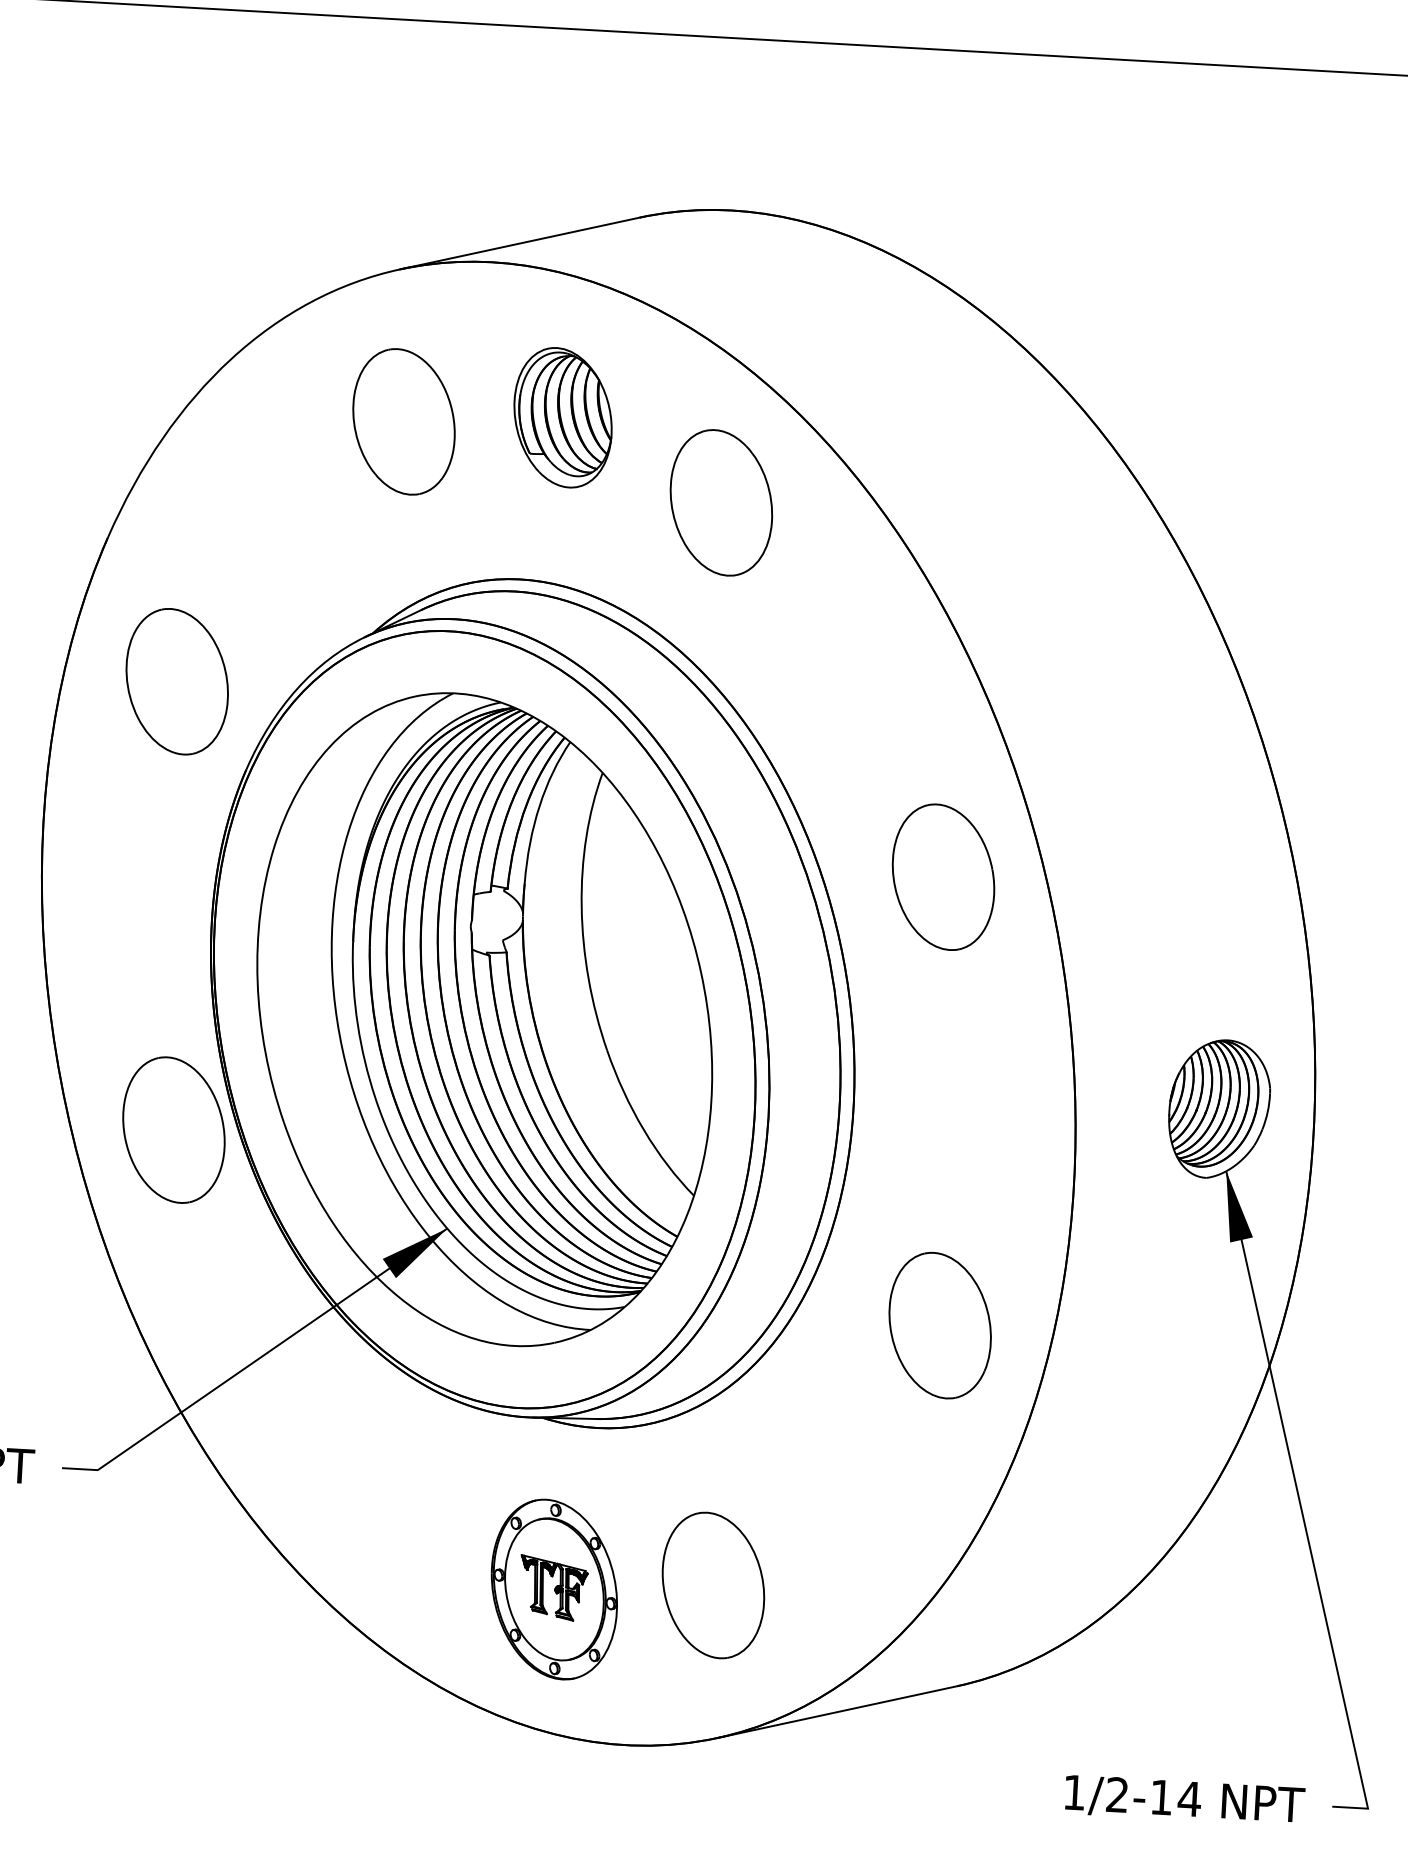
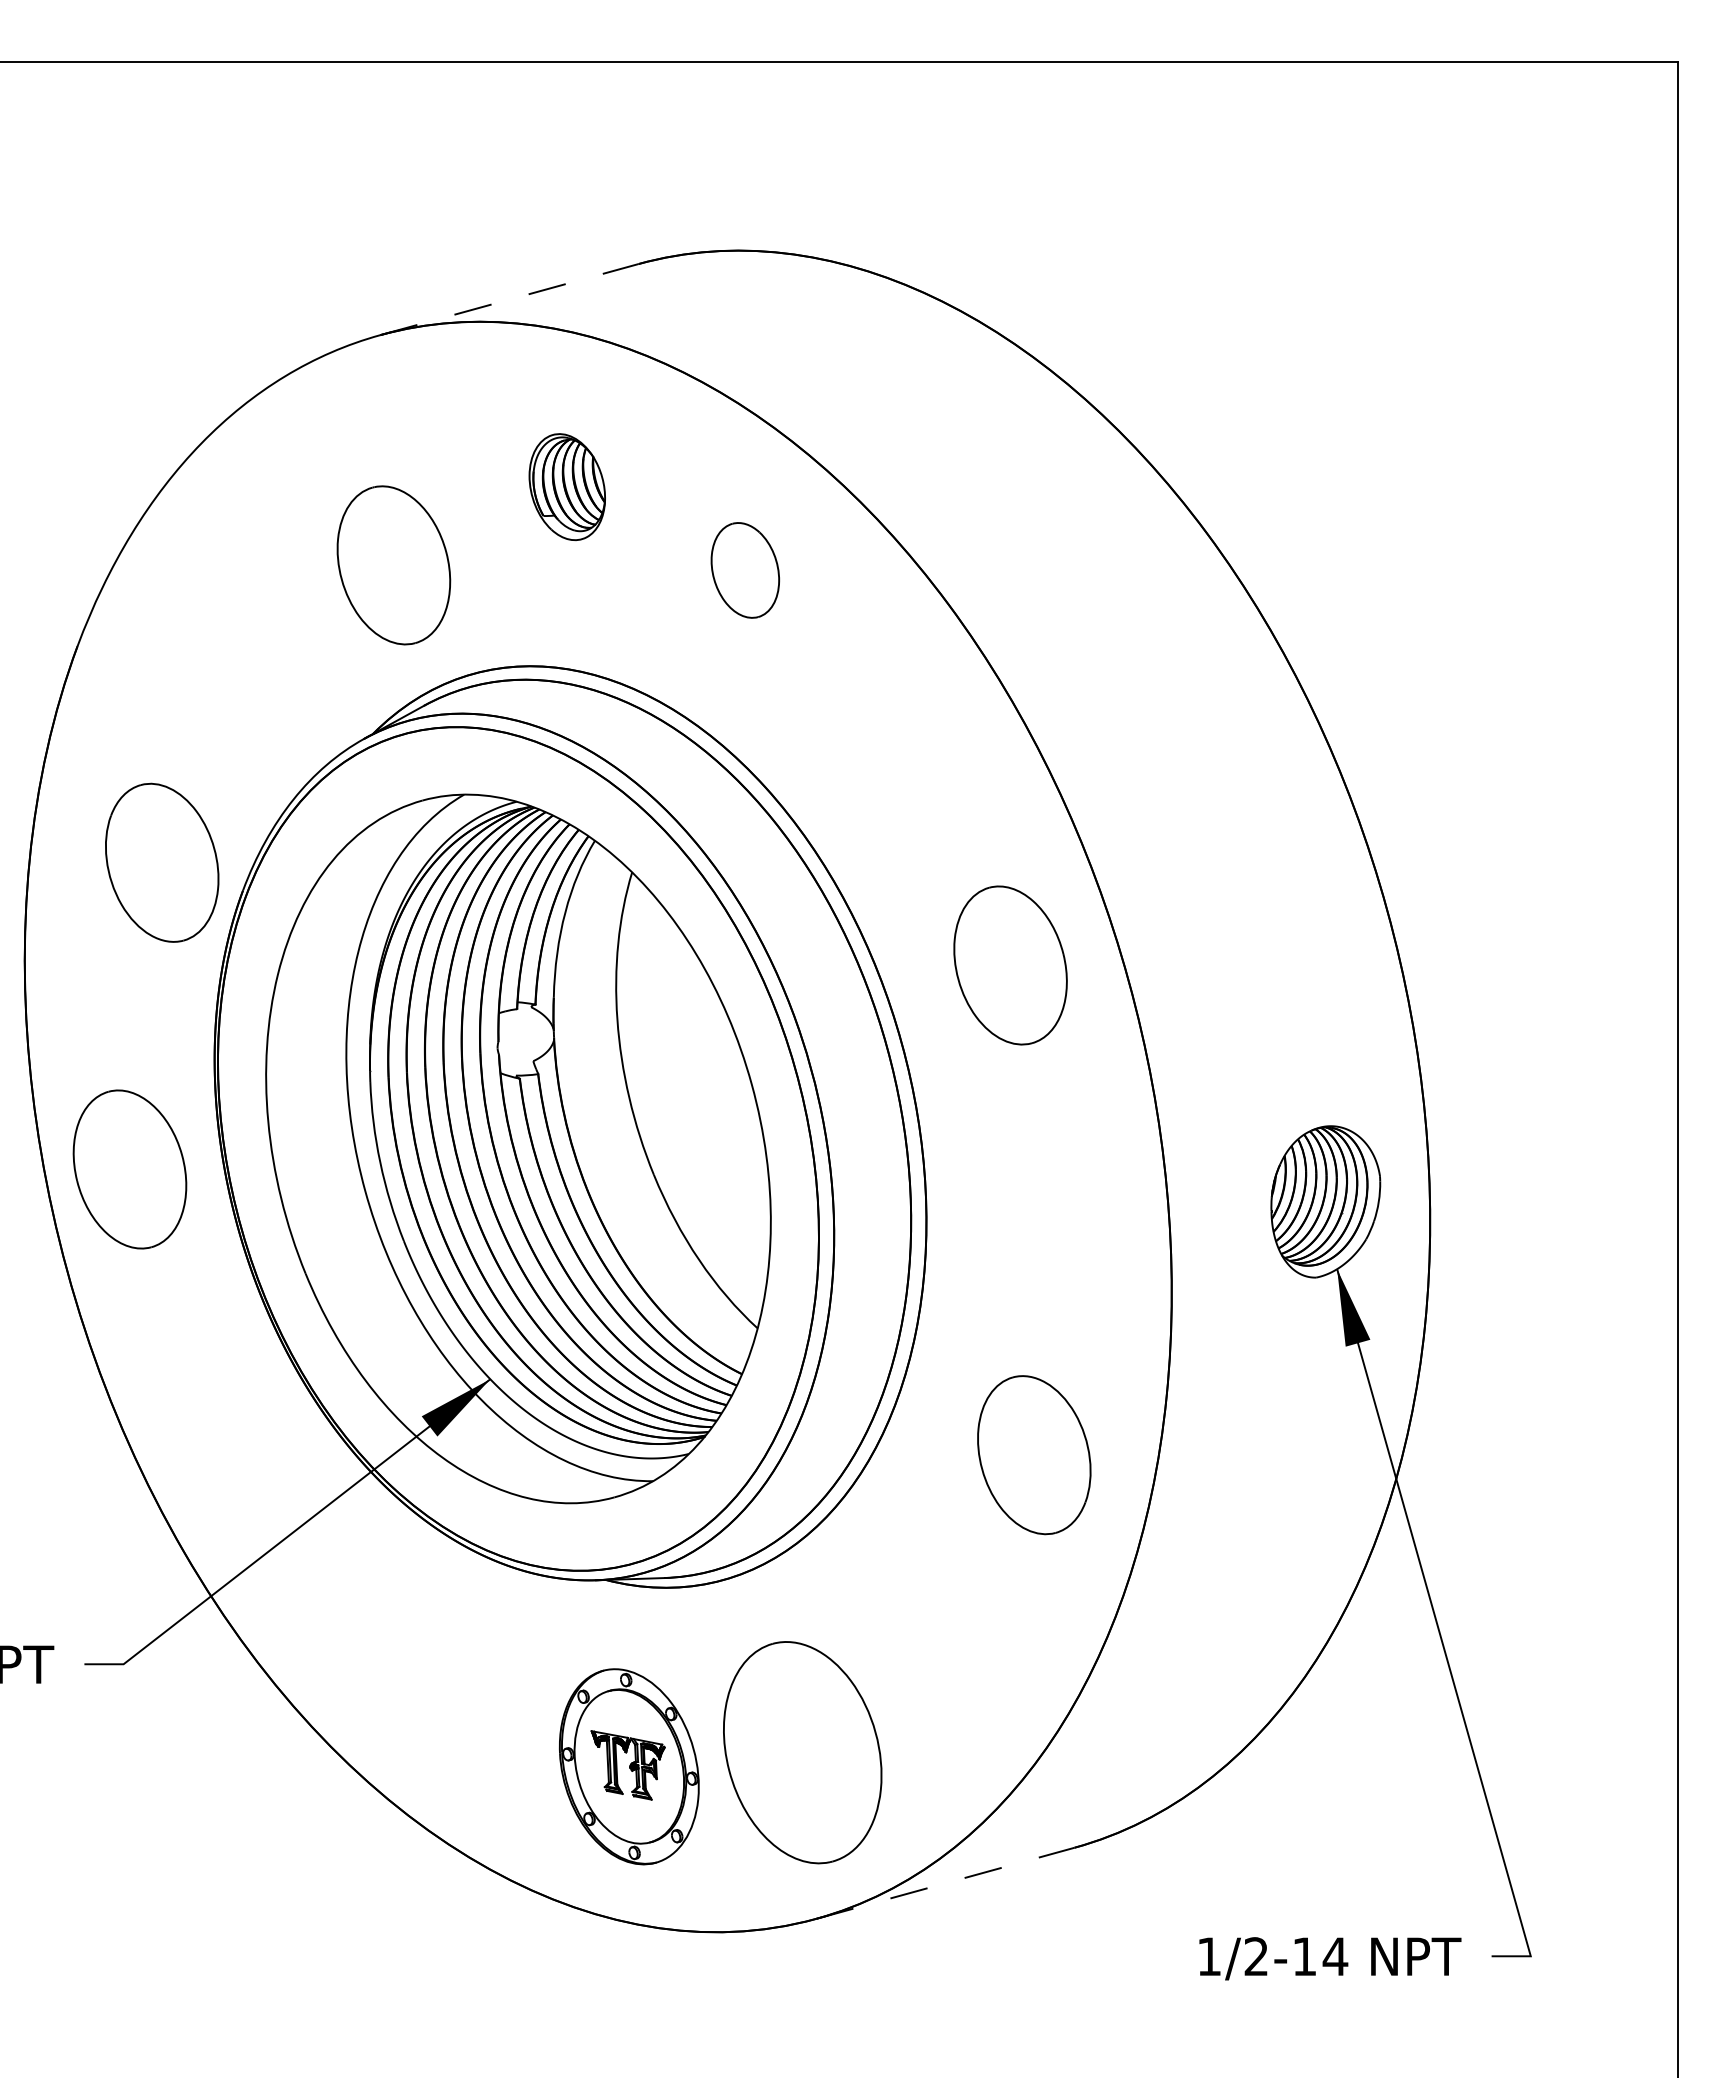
line: (519, 243) -> (509, 299), solid -> dashed
part: (563, 417) -> (567, 486), size x0.7
part: (403, 421) -> (393, 565), moved
part: (721, 502) -> (745, 570), size x0.6
part: (177, 681) -> (162, 862), moved
part: (173, 1130) -> (129, 1169), moved
part: (713, 1585) -> (802, 1752), size x1.4
line: (837, 1712) -> (945, 1883), solid -> dashed

